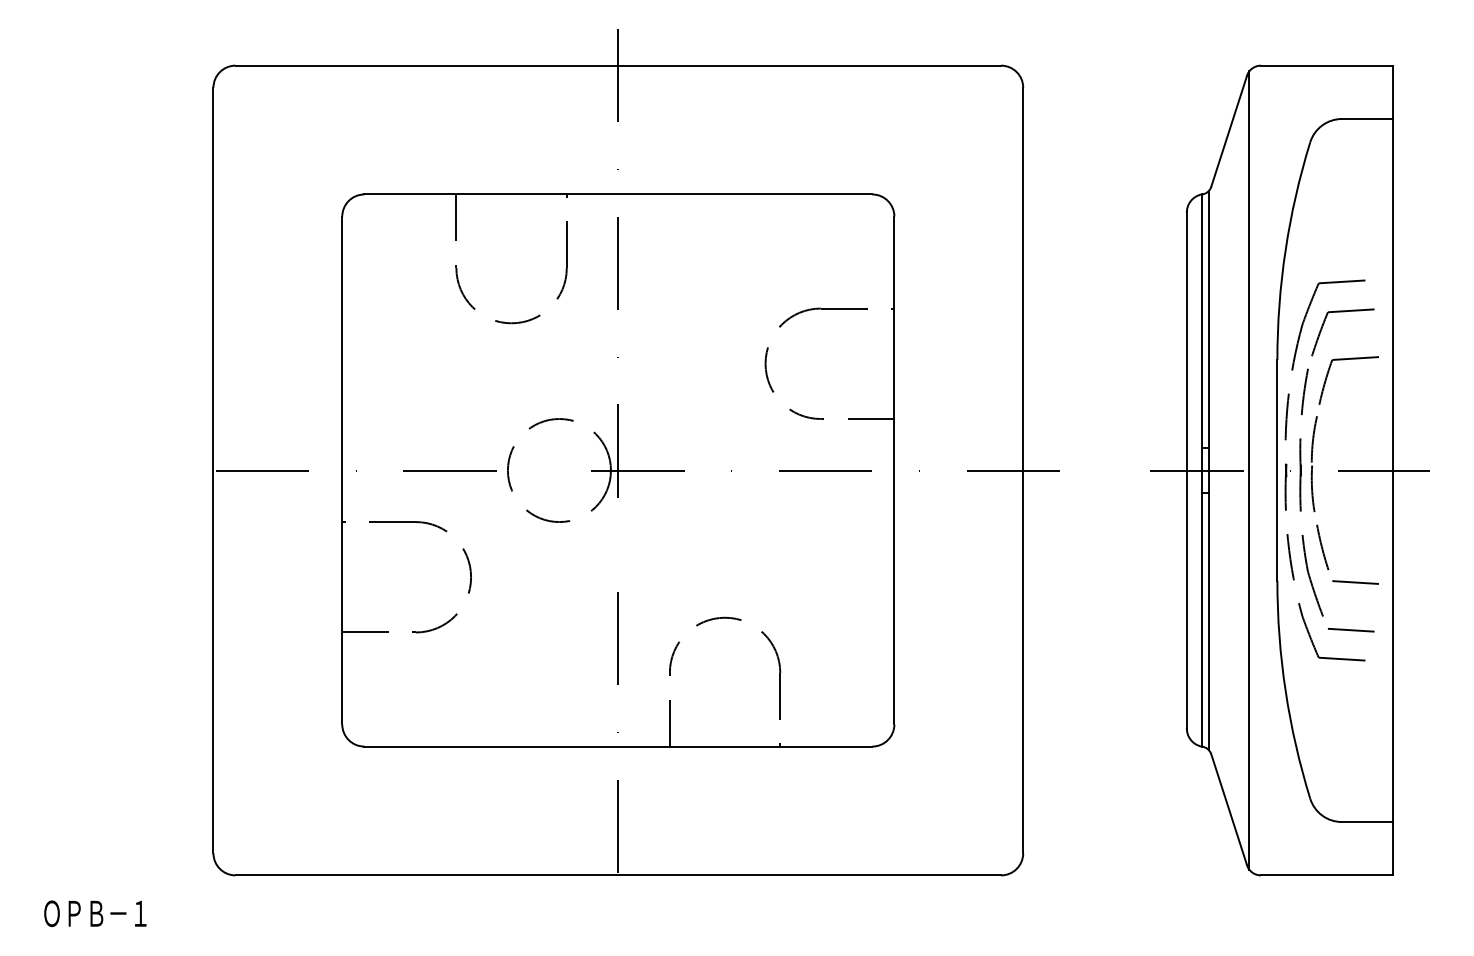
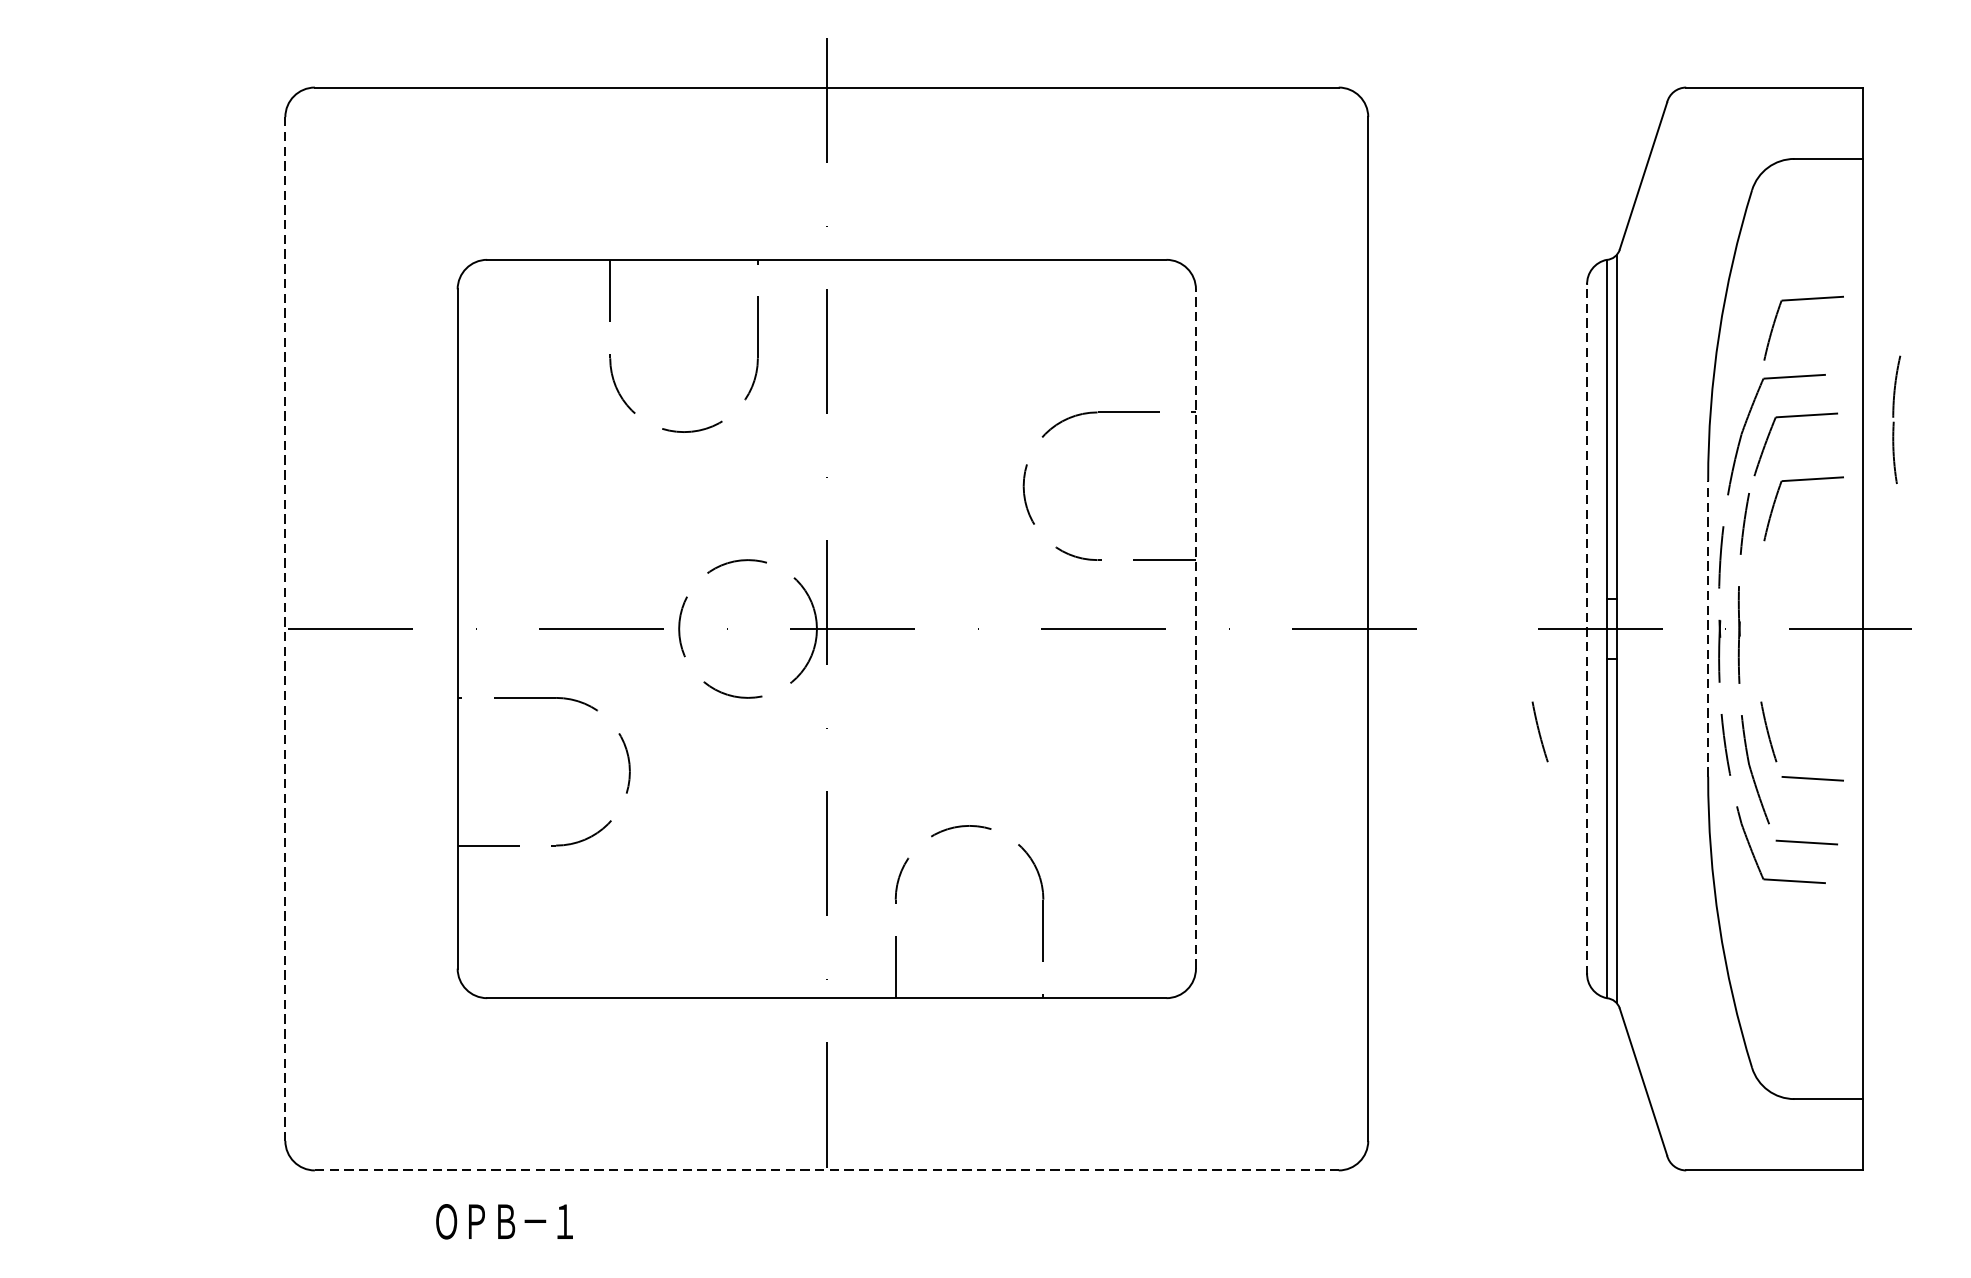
part: (1344, 225) -> (1797, 301), added
part: (1313, 464) -> (1895, 420), moved
line: (213, 470) -> (285, 628), solid -> dashed
line: (894, 470) -> (1196, 628), solid -> dashed
line: (1186, 470) -> (1586, 628), solid -> dashed
line: (1249, 470) -> (1670, 628), removed
line: (1277, 470) -> (1708, 628), solid -> dashed
line: (1151, 547) -> (1539, 731), added
line: (618, 875) -> (827, 1170), solid -> dashed
text: (95, 913) -> (504, 1221), moved

